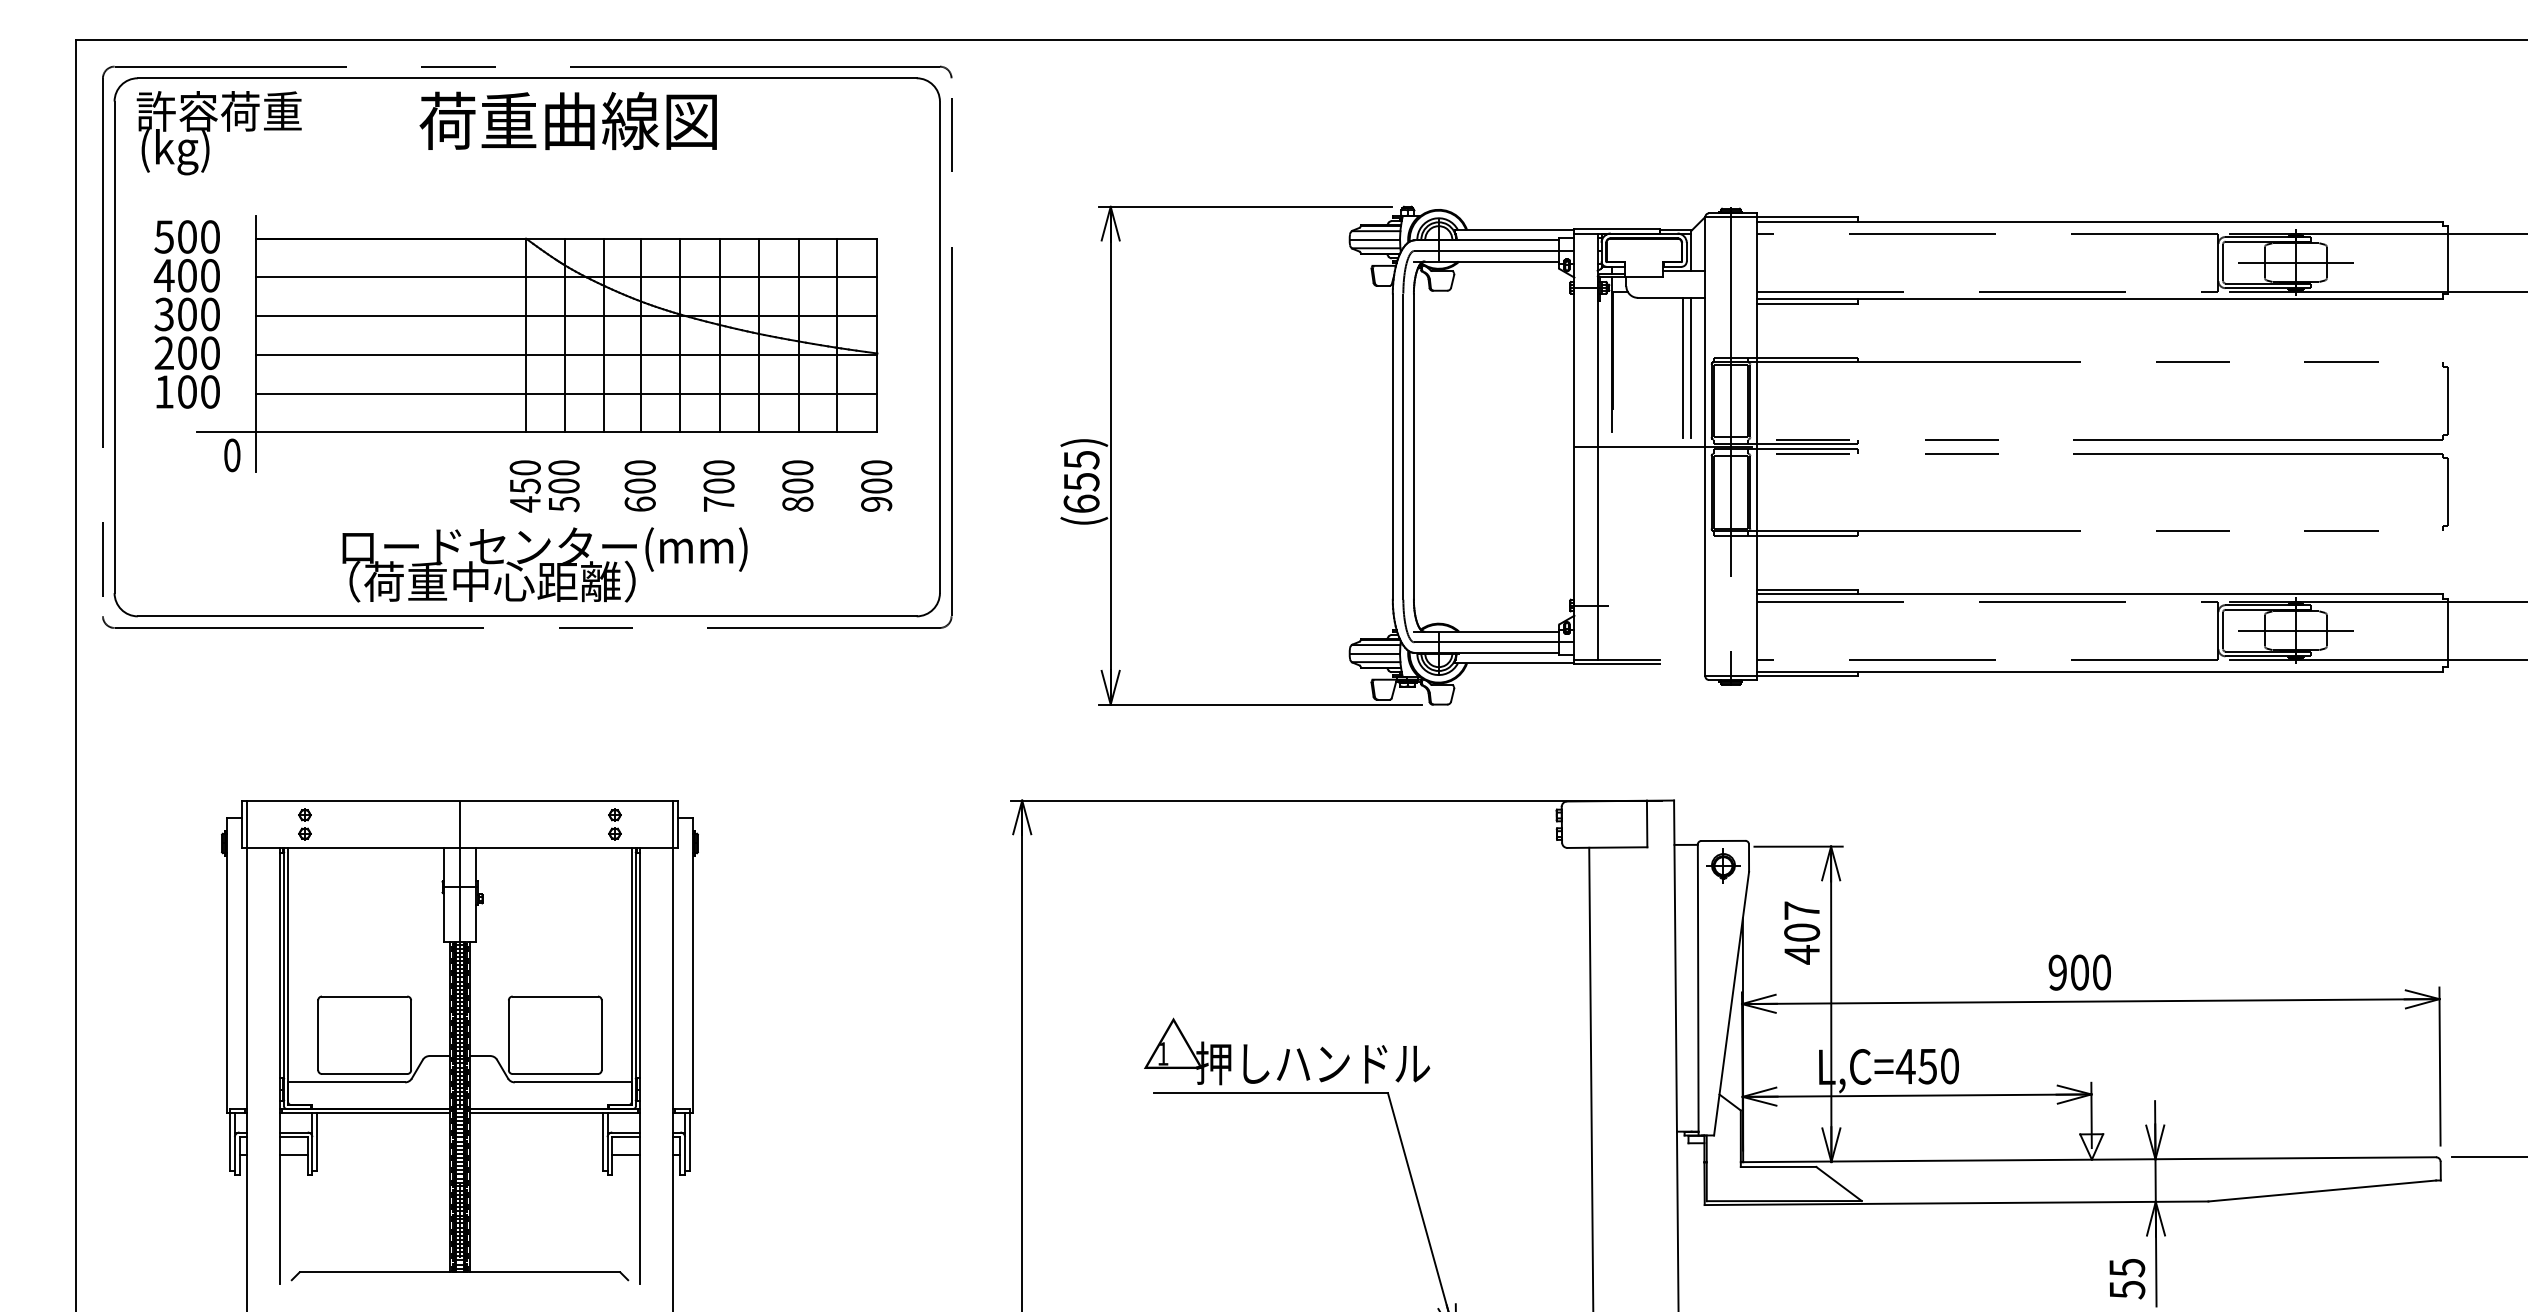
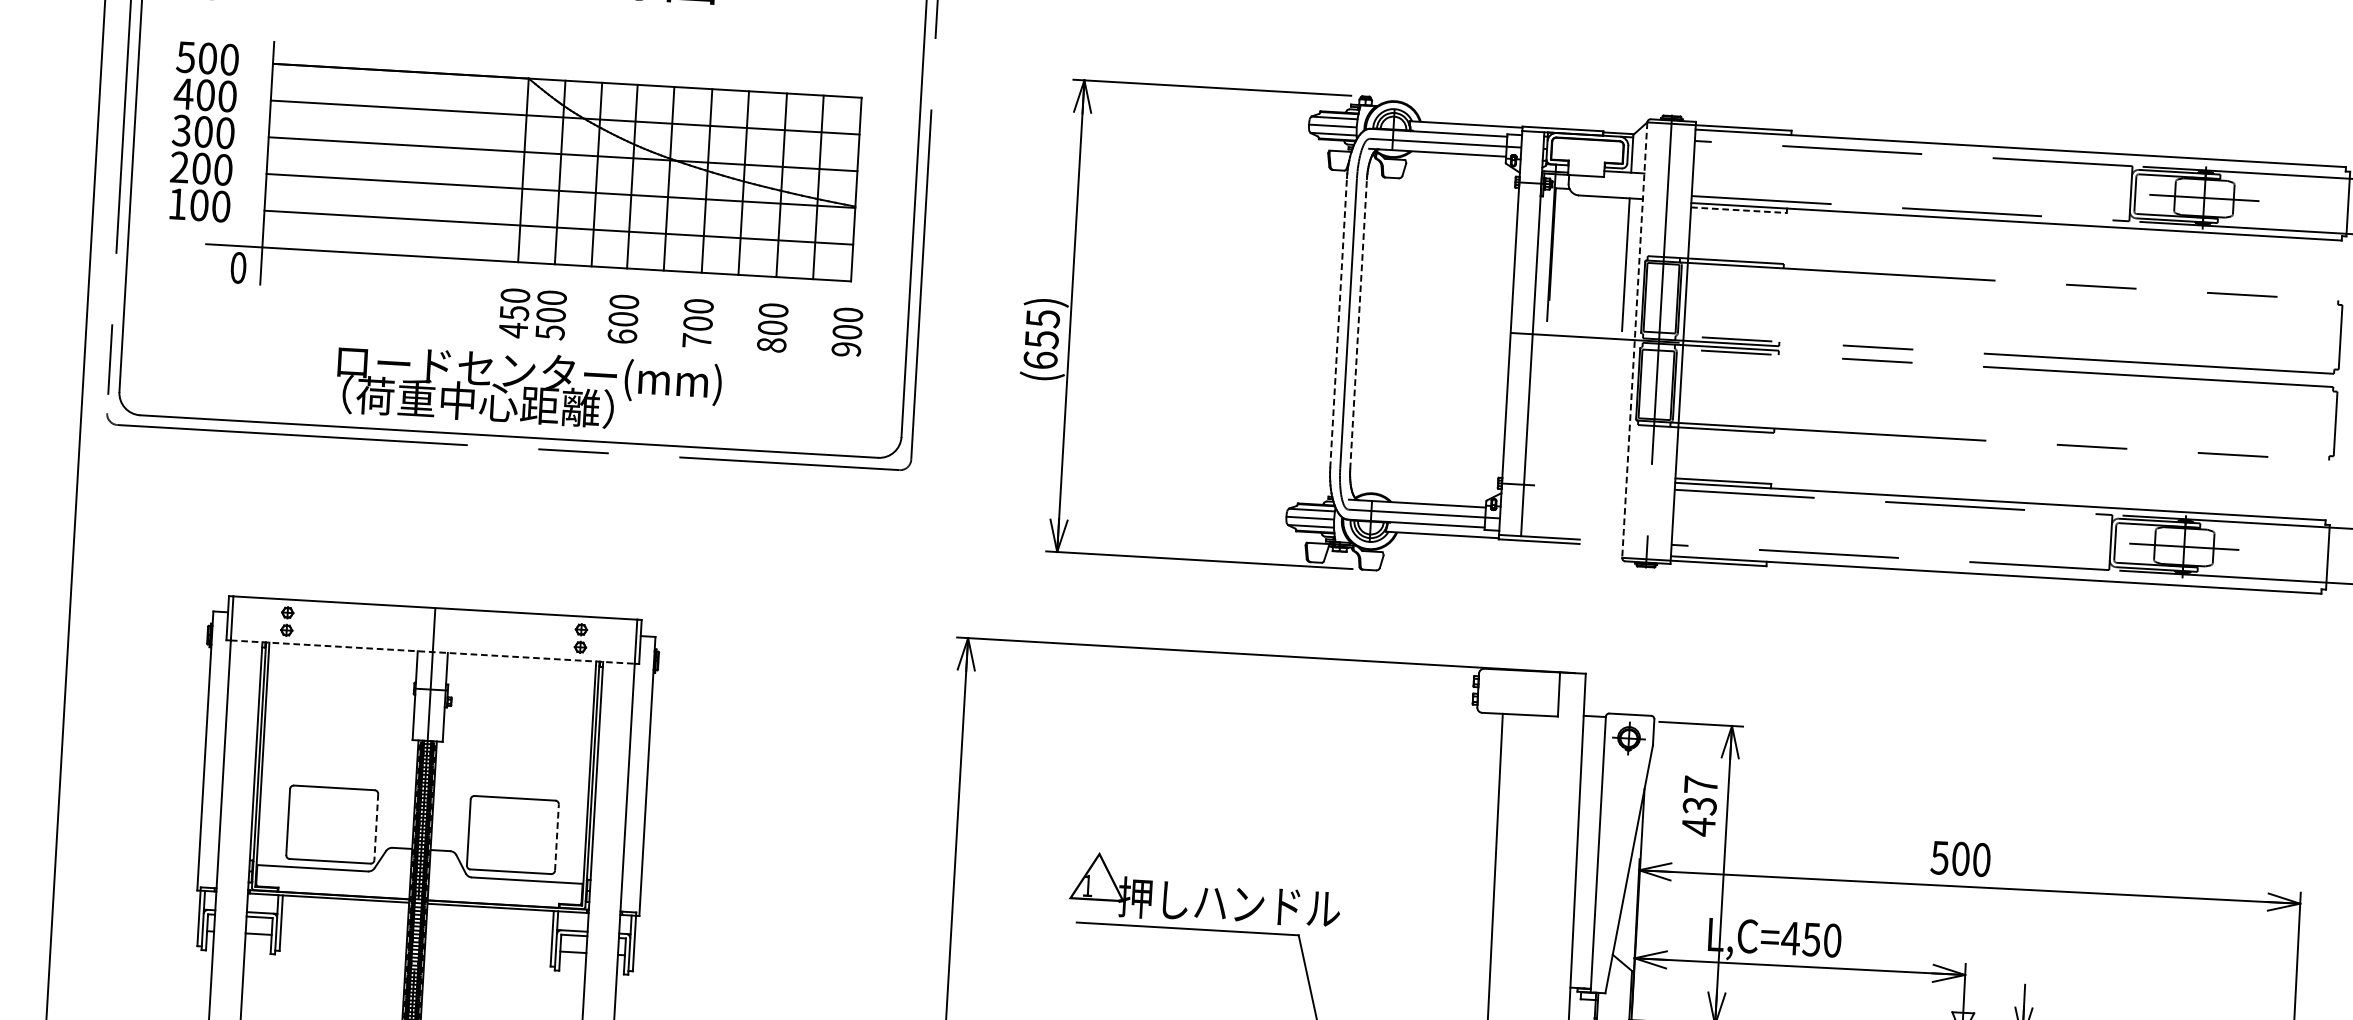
line: (1807, 303) -> (1739, 210), solid -> dashed
line: (1682, 367) -> (1617, 263), removed
line: (1392, 446) -> (1338, 322), solid -> dashed
line: (1413, 446) -> (1358, 324), solid -> dashed
line: (1705, 446) -> (1634, 339), solid -> dashed
line: (460, 847) -> (433, 651), solid -> dashed
text: (1802, 932) -> (1700, 805), 407 -> 437
text: (2057, 972) -> (1939, 857), 900 -> 500
line: (411, 1035) -> (376, 827), solid -> dashed
line: (601, 1035) -> (556, 837), solid -> dashed

